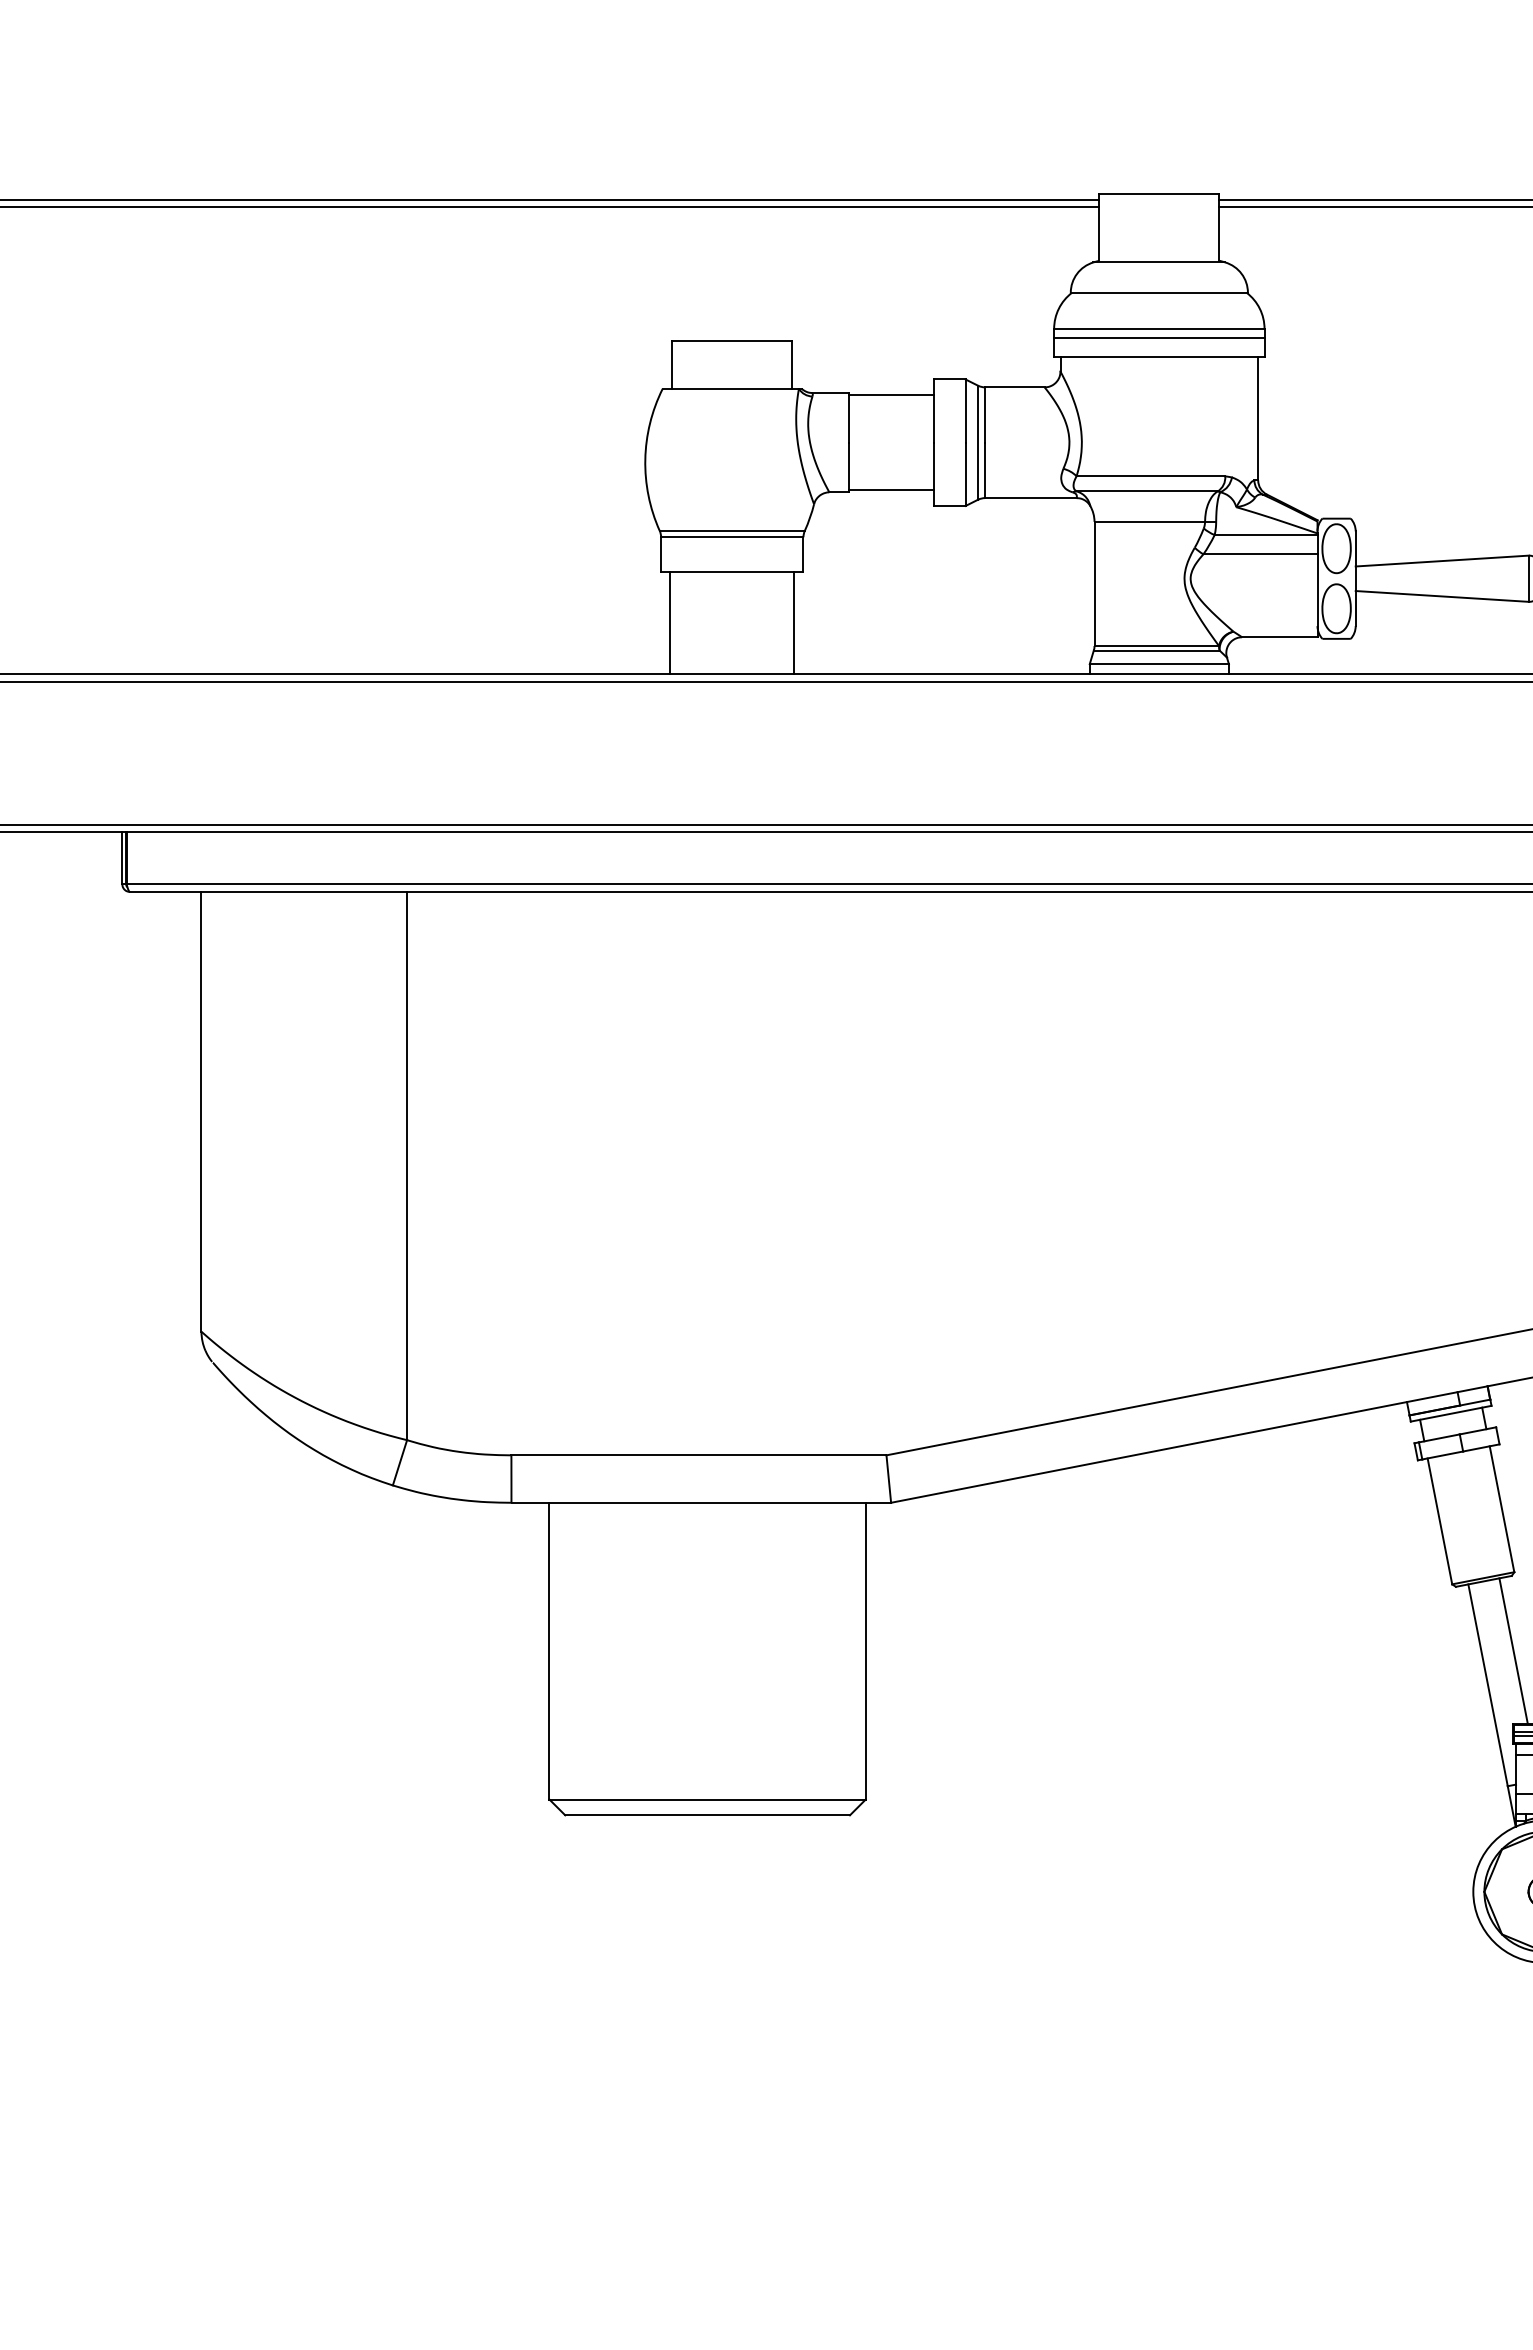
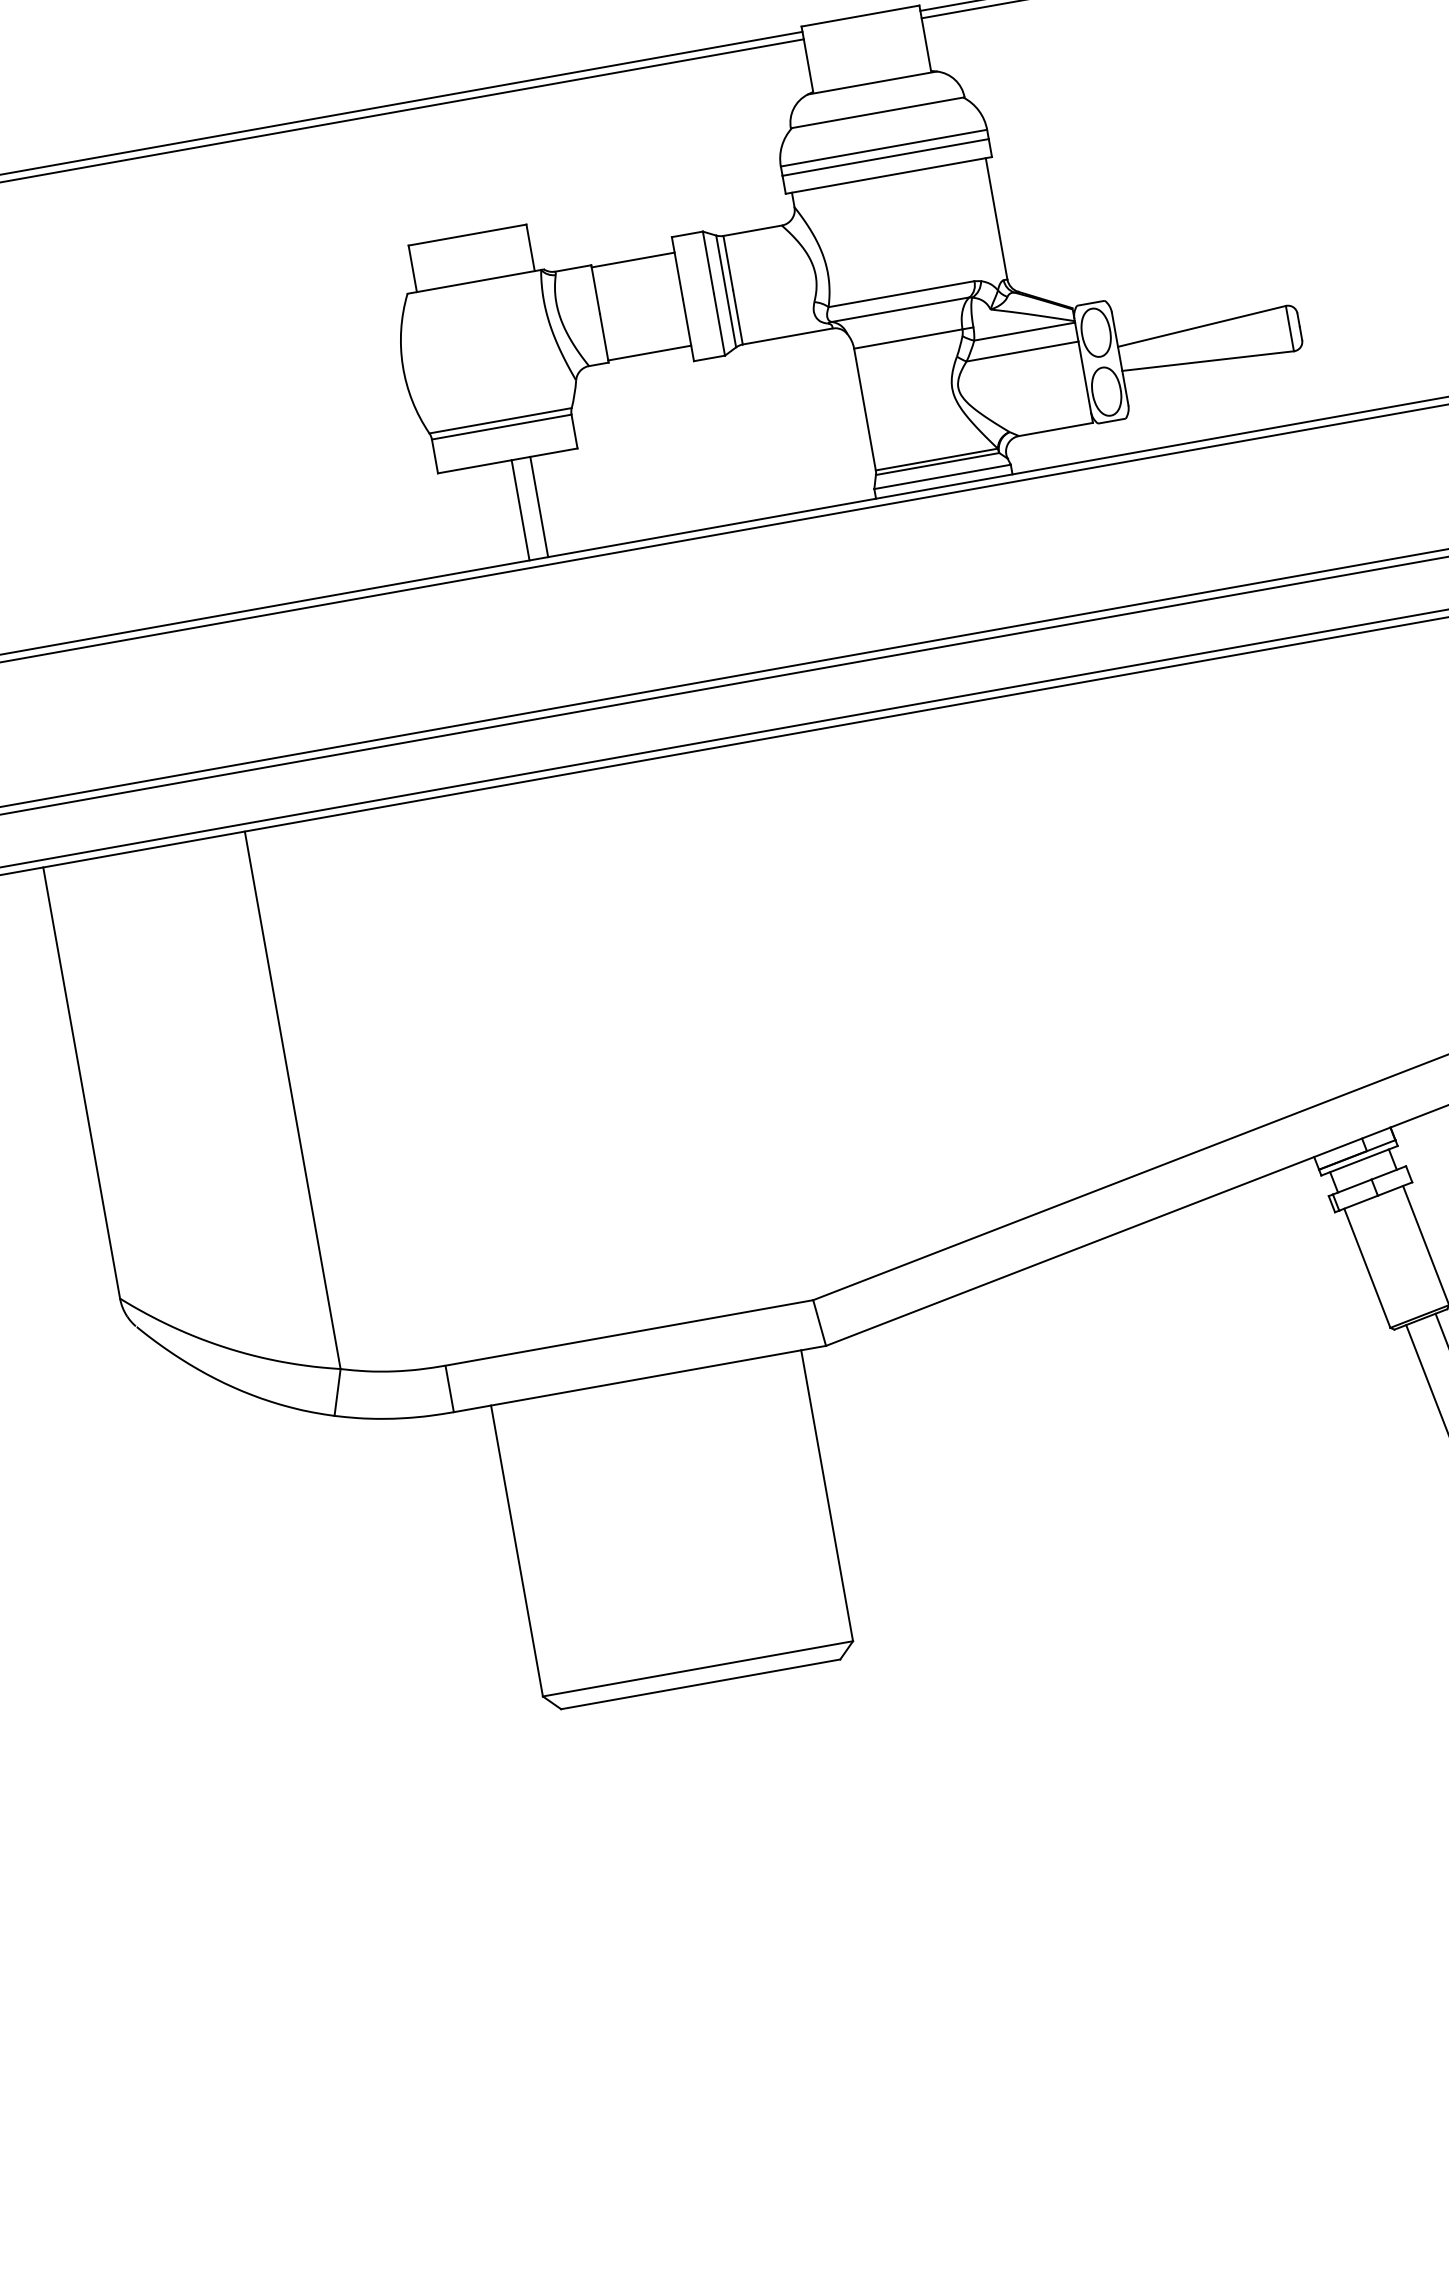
line: (670, 622) -> (539, 506), moved
line: (794, 622) -> (520, 509), moved

